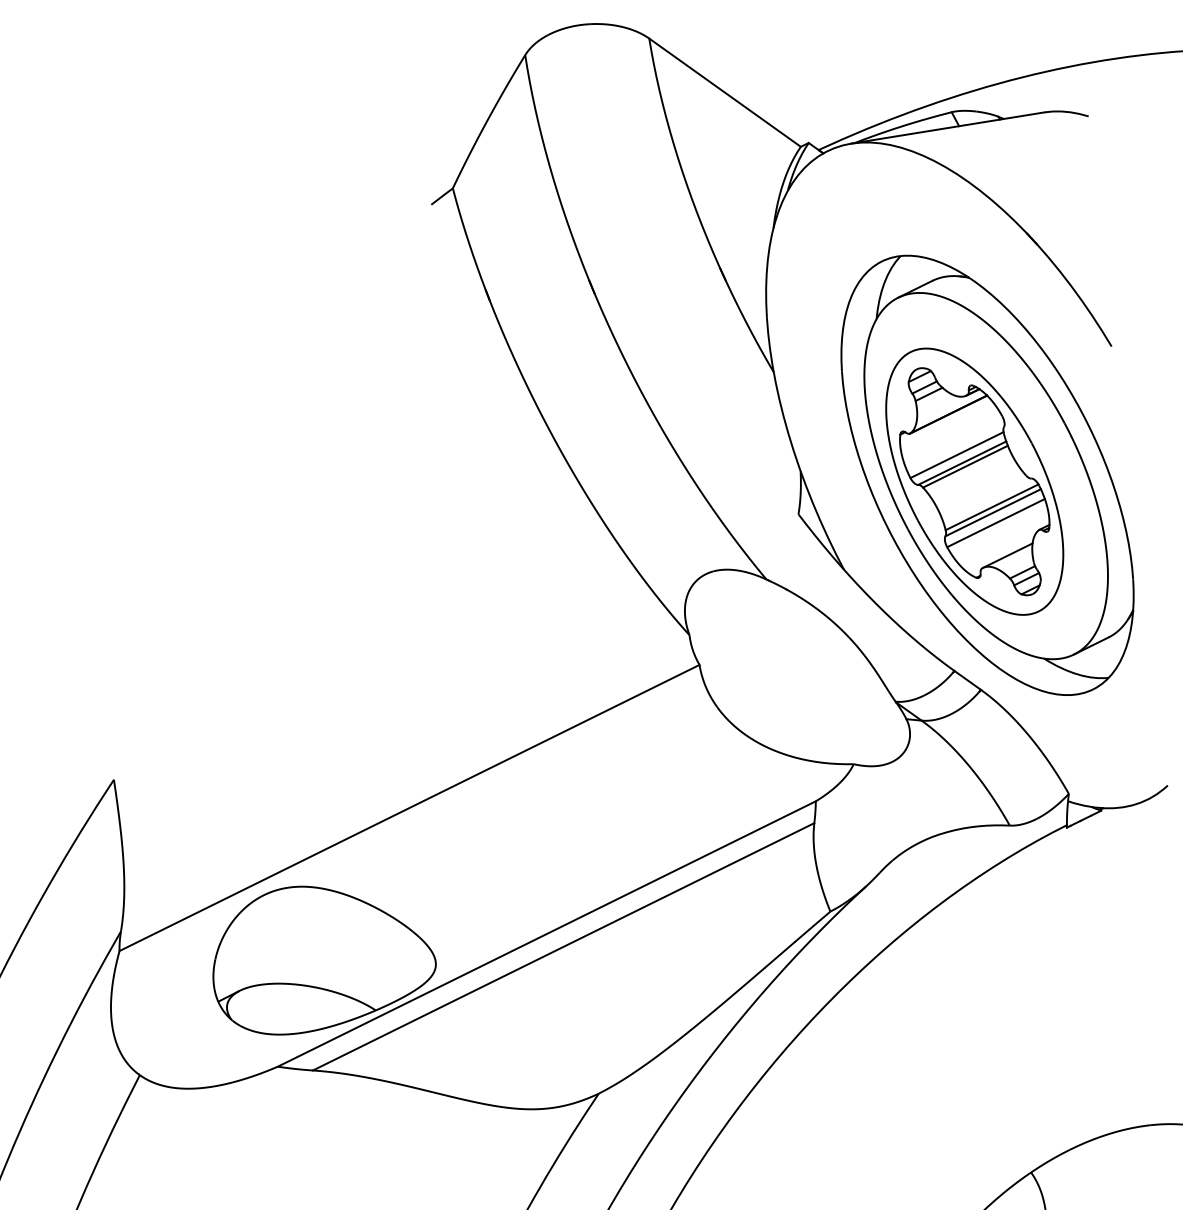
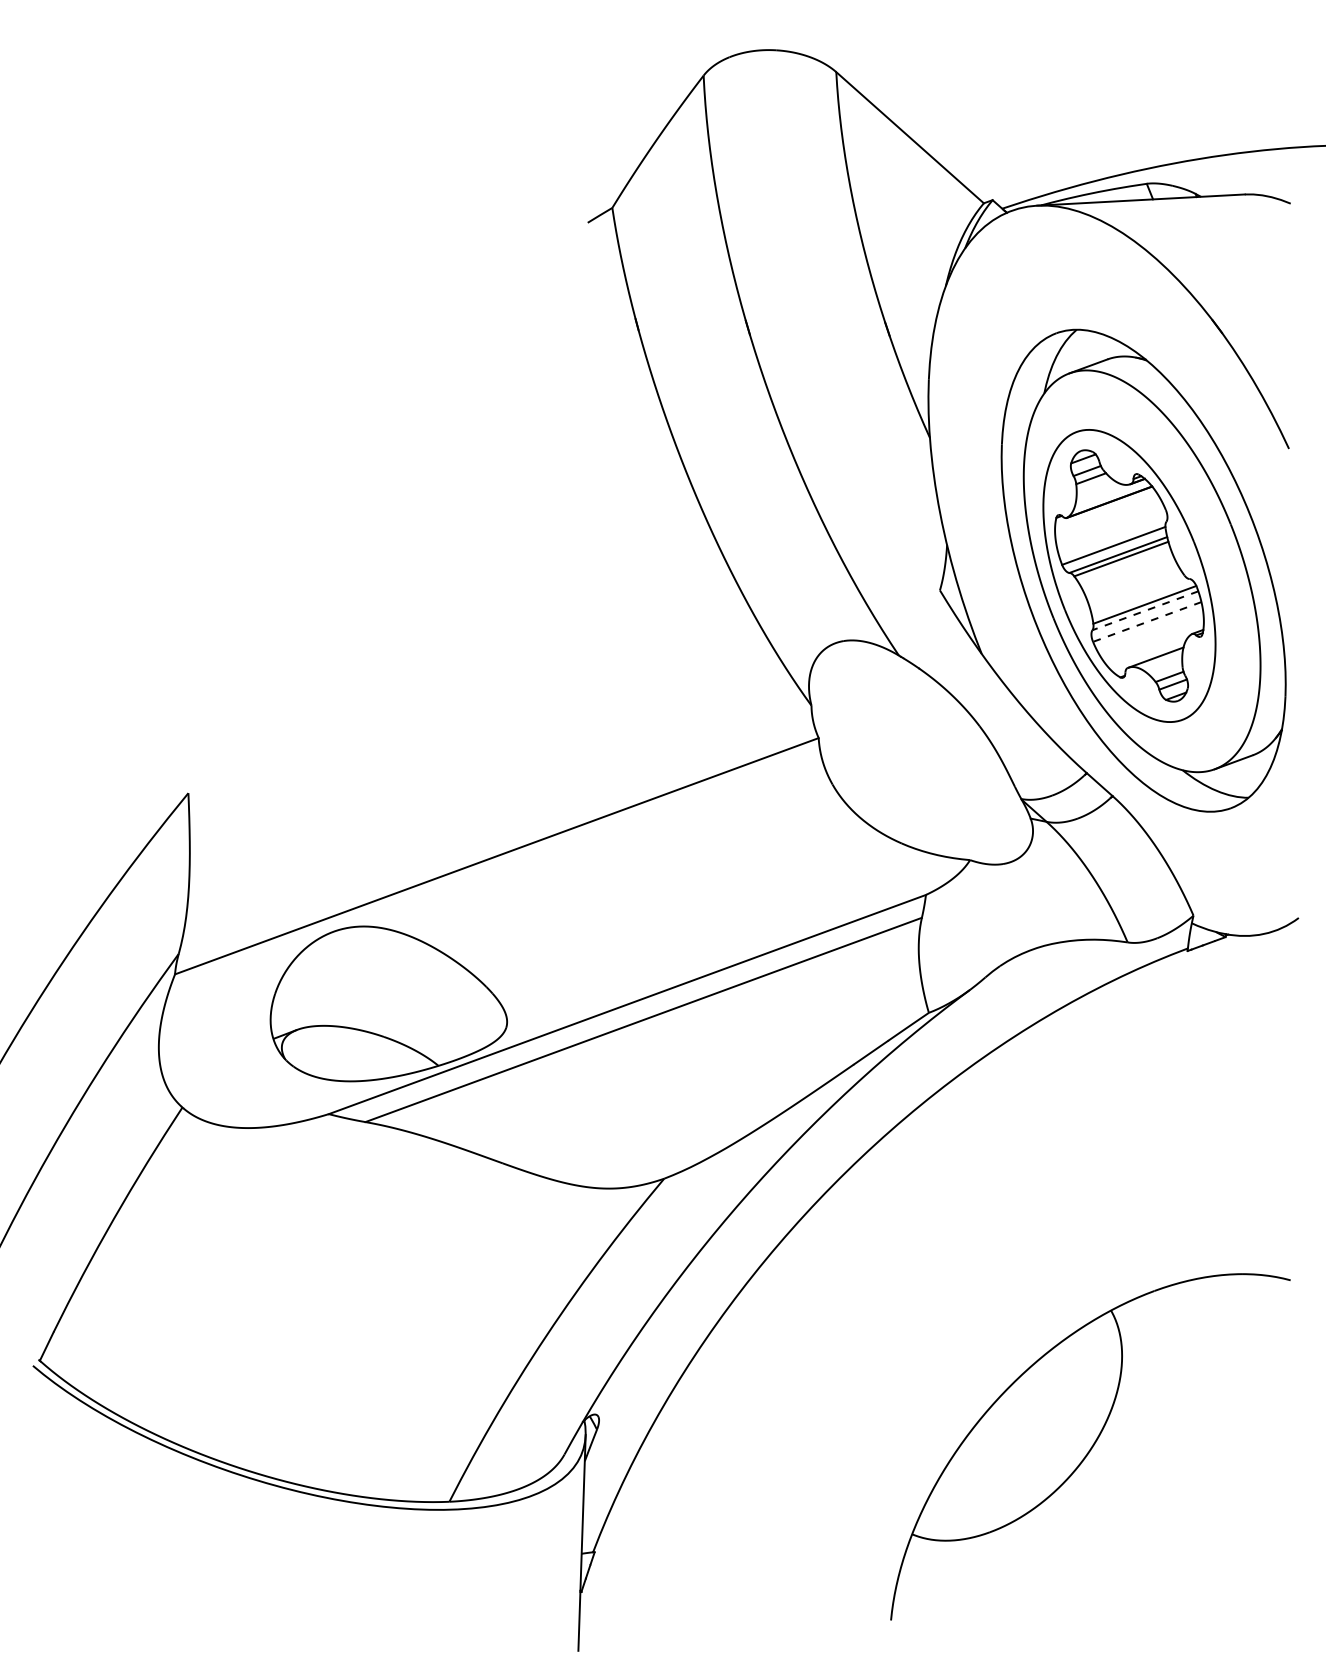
line: (992, 512) -> (1144, 610), solid -> dashed
line: (996, 522) -> (1147, 621), solid -> dashed

